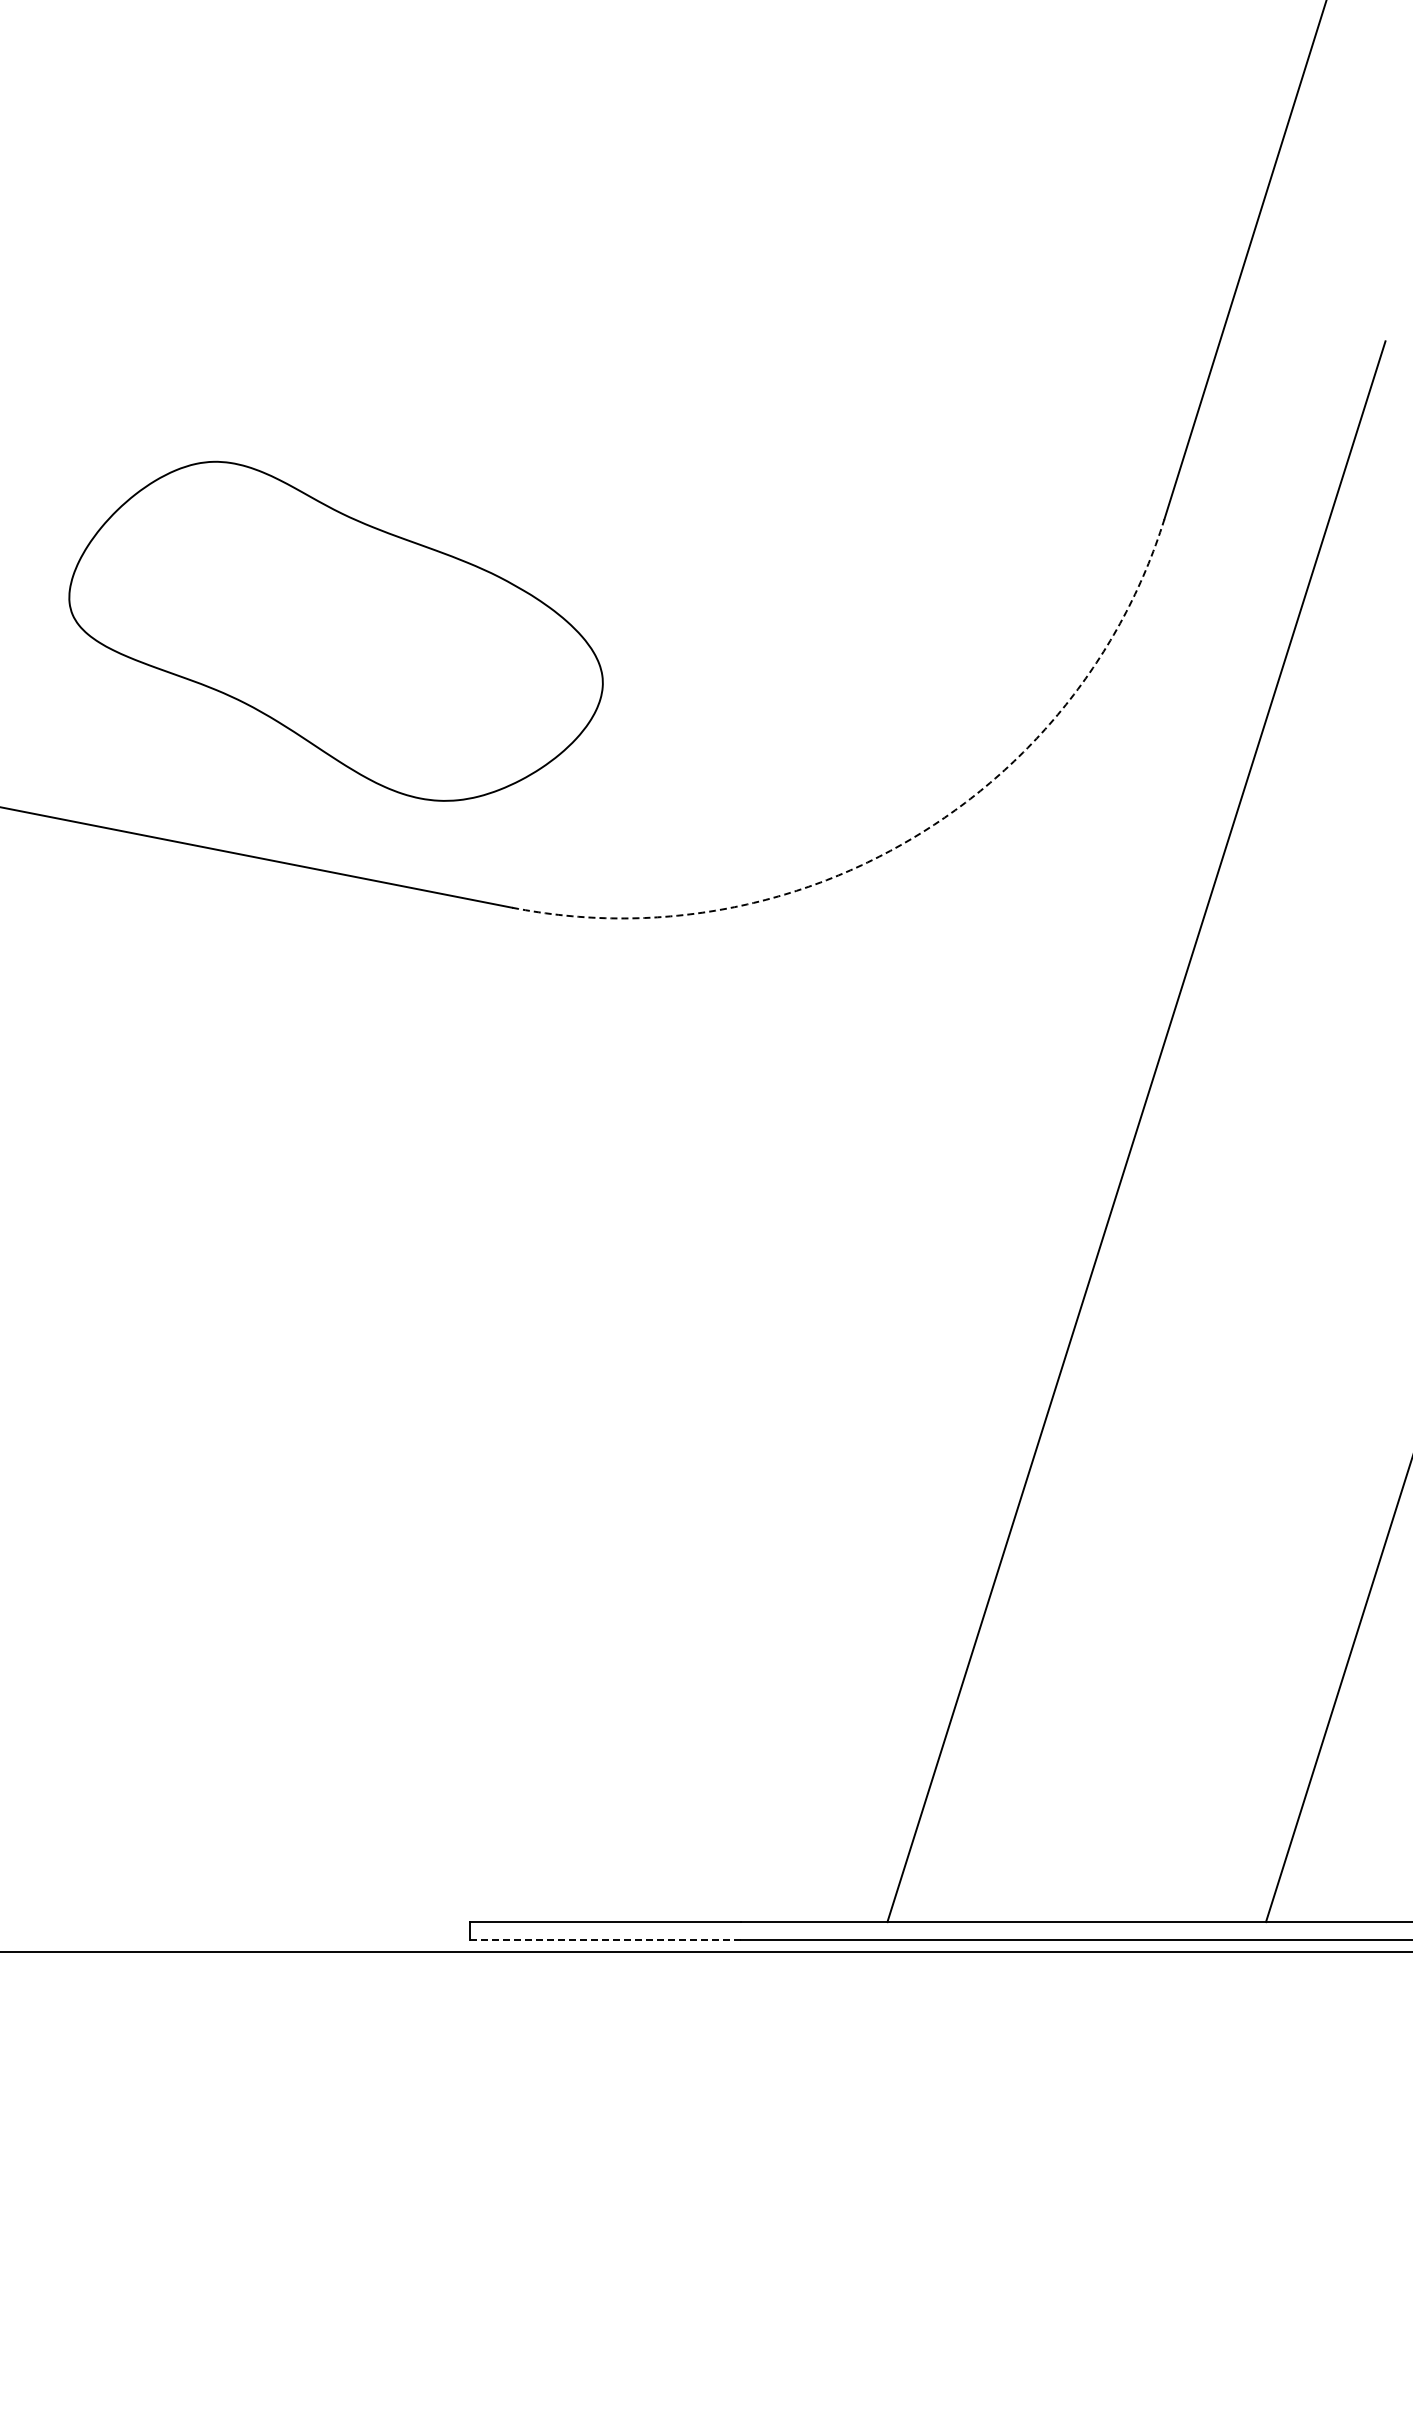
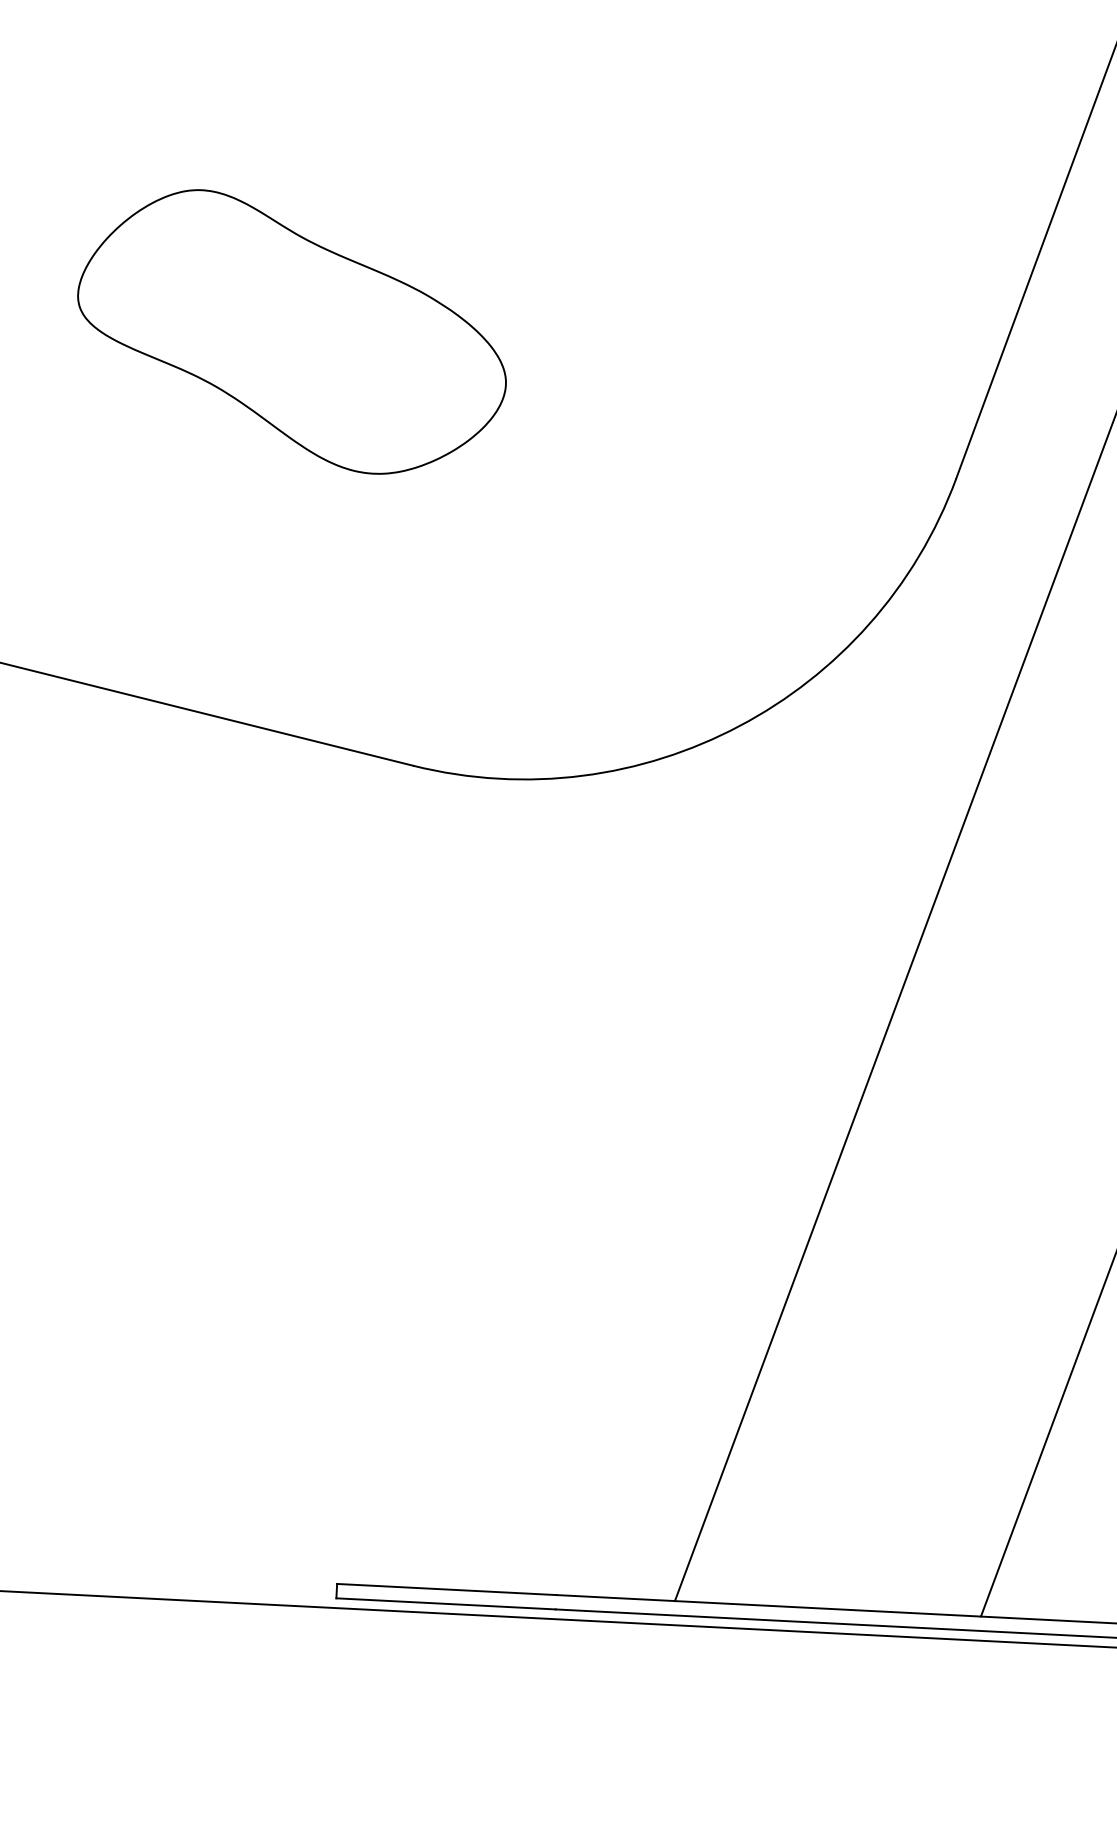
part: (335, 630) -> (291, 331), moved
arc: (912, 838) -> (739, 726), dashed -> solid
line: (605, 1939) -> (446, 1603), dashed -> solid

